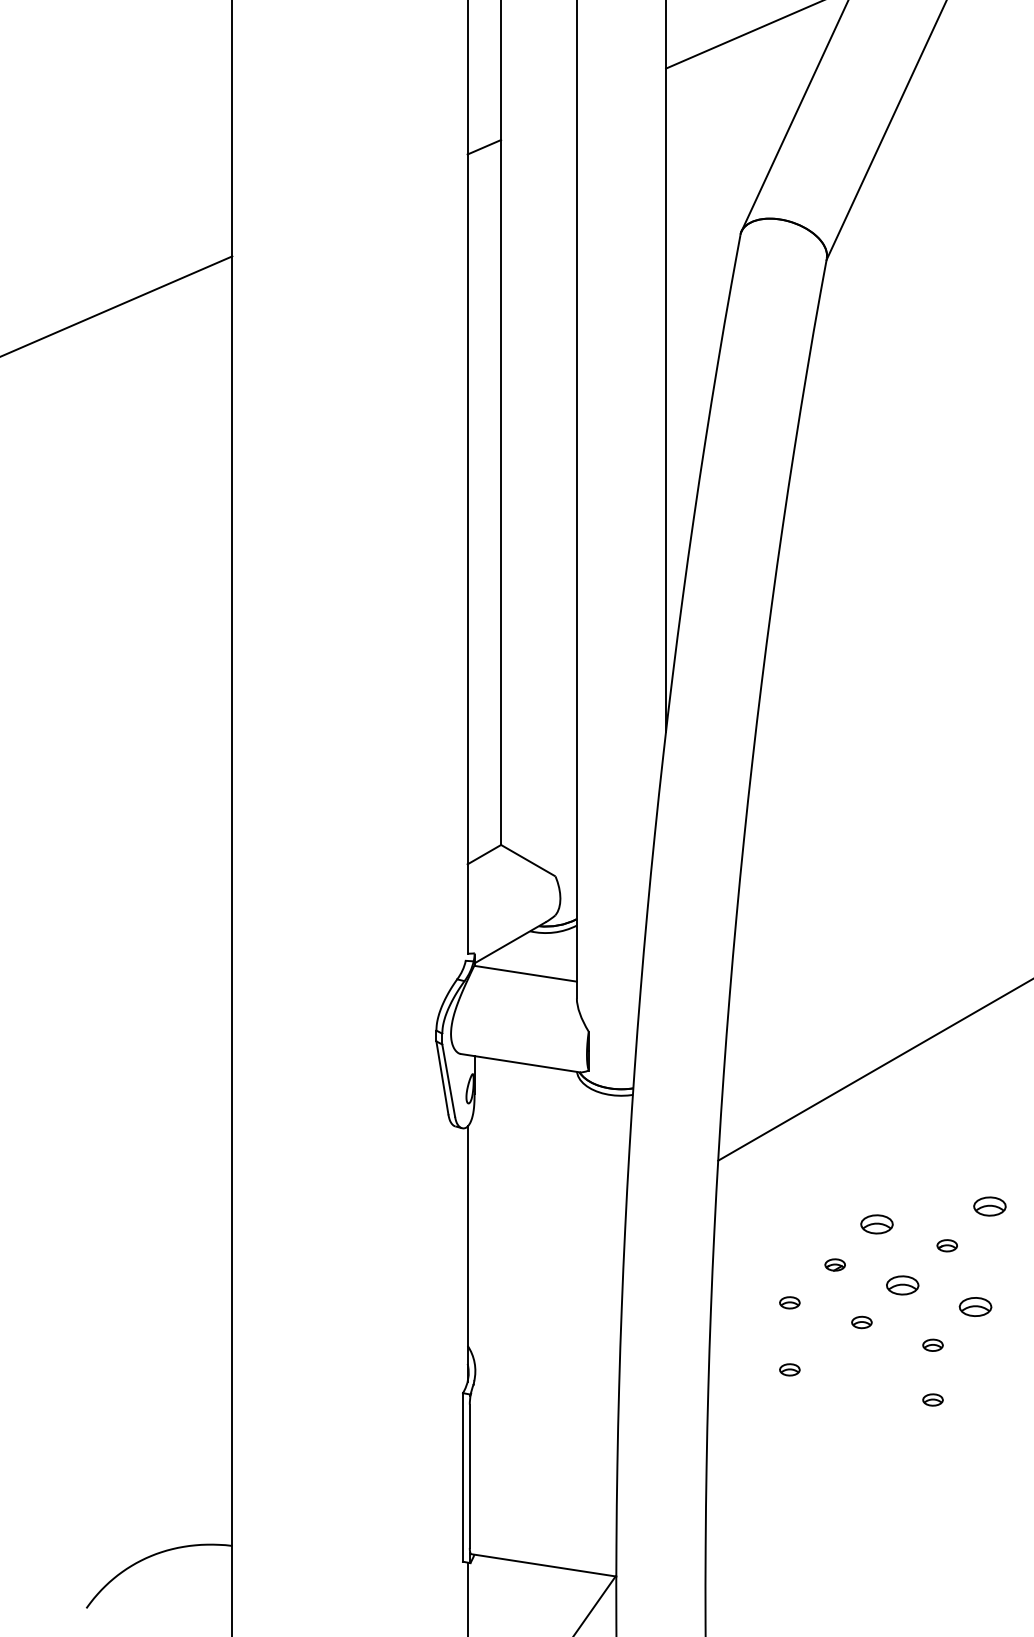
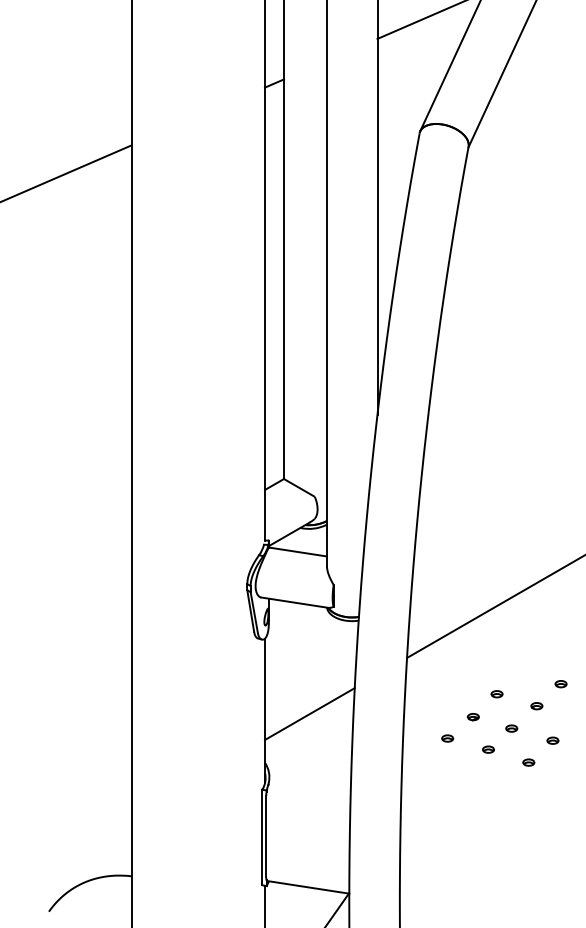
part: (988, 1207) -> (560, 684), size x0.62
part: (876, 1225) -> (496, 694), size x0.62
line: (546, 1258) -> (309, 713), added
part: (902, 1285) -> (511, 728), size x0.62
part: (974, 1306) -> (552, 740), size x0.62
part: (789, 1369) -> (447, 776), removed
part: (932, 1399) -> (528, 793), removed

